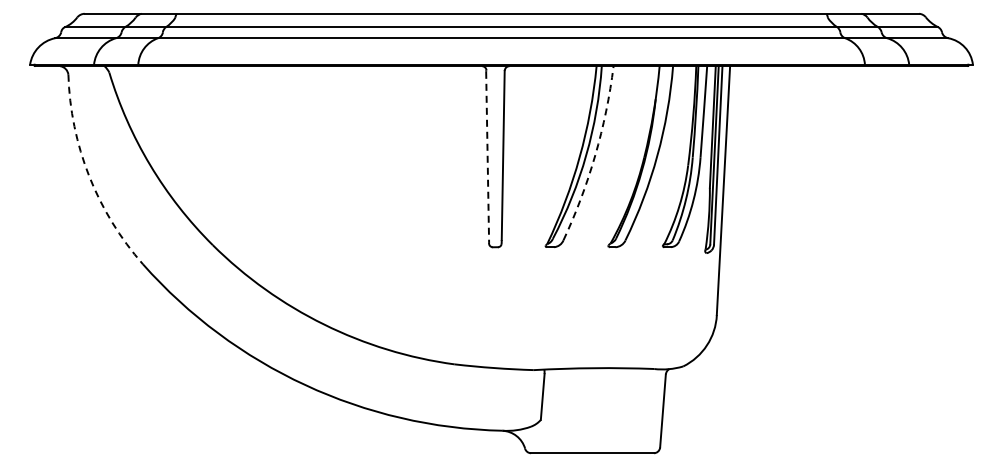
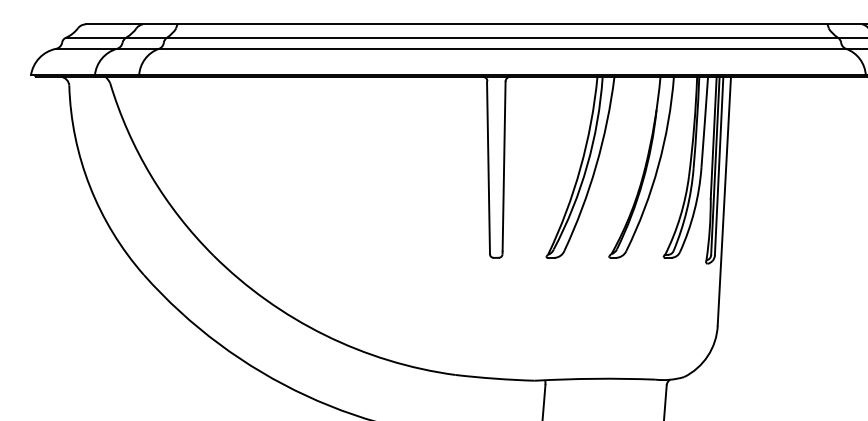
arc: (595, 155) -> (596, 166), dashed -> solid
line: (487, 157) -> (488, 168), dashed -> solid
arc: (89, 176) -> (90, 187), dashed -> solid

